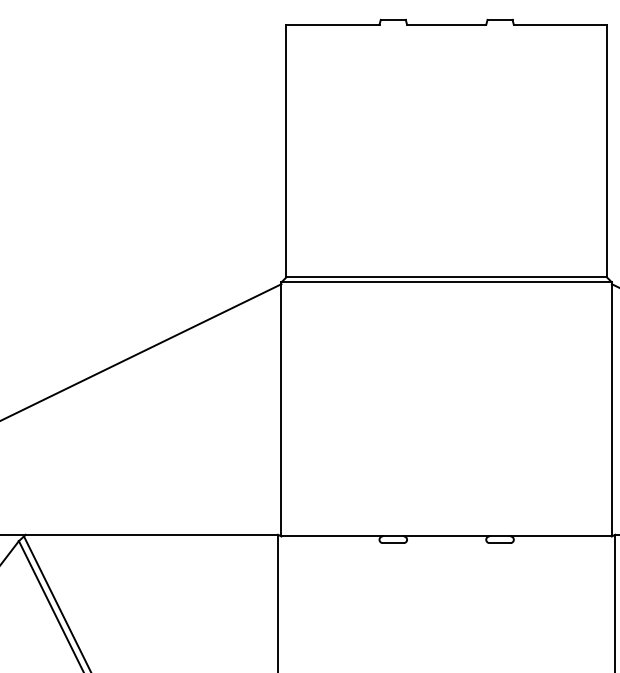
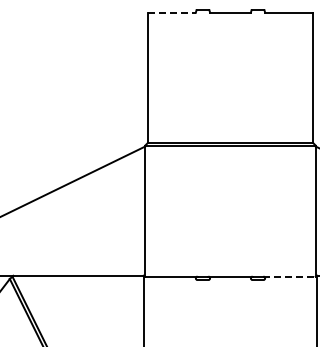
line: (332, 24) -> (171, 12), solid -> dashed
line: (563, 536) -> (290, 276), solid -> dashed

